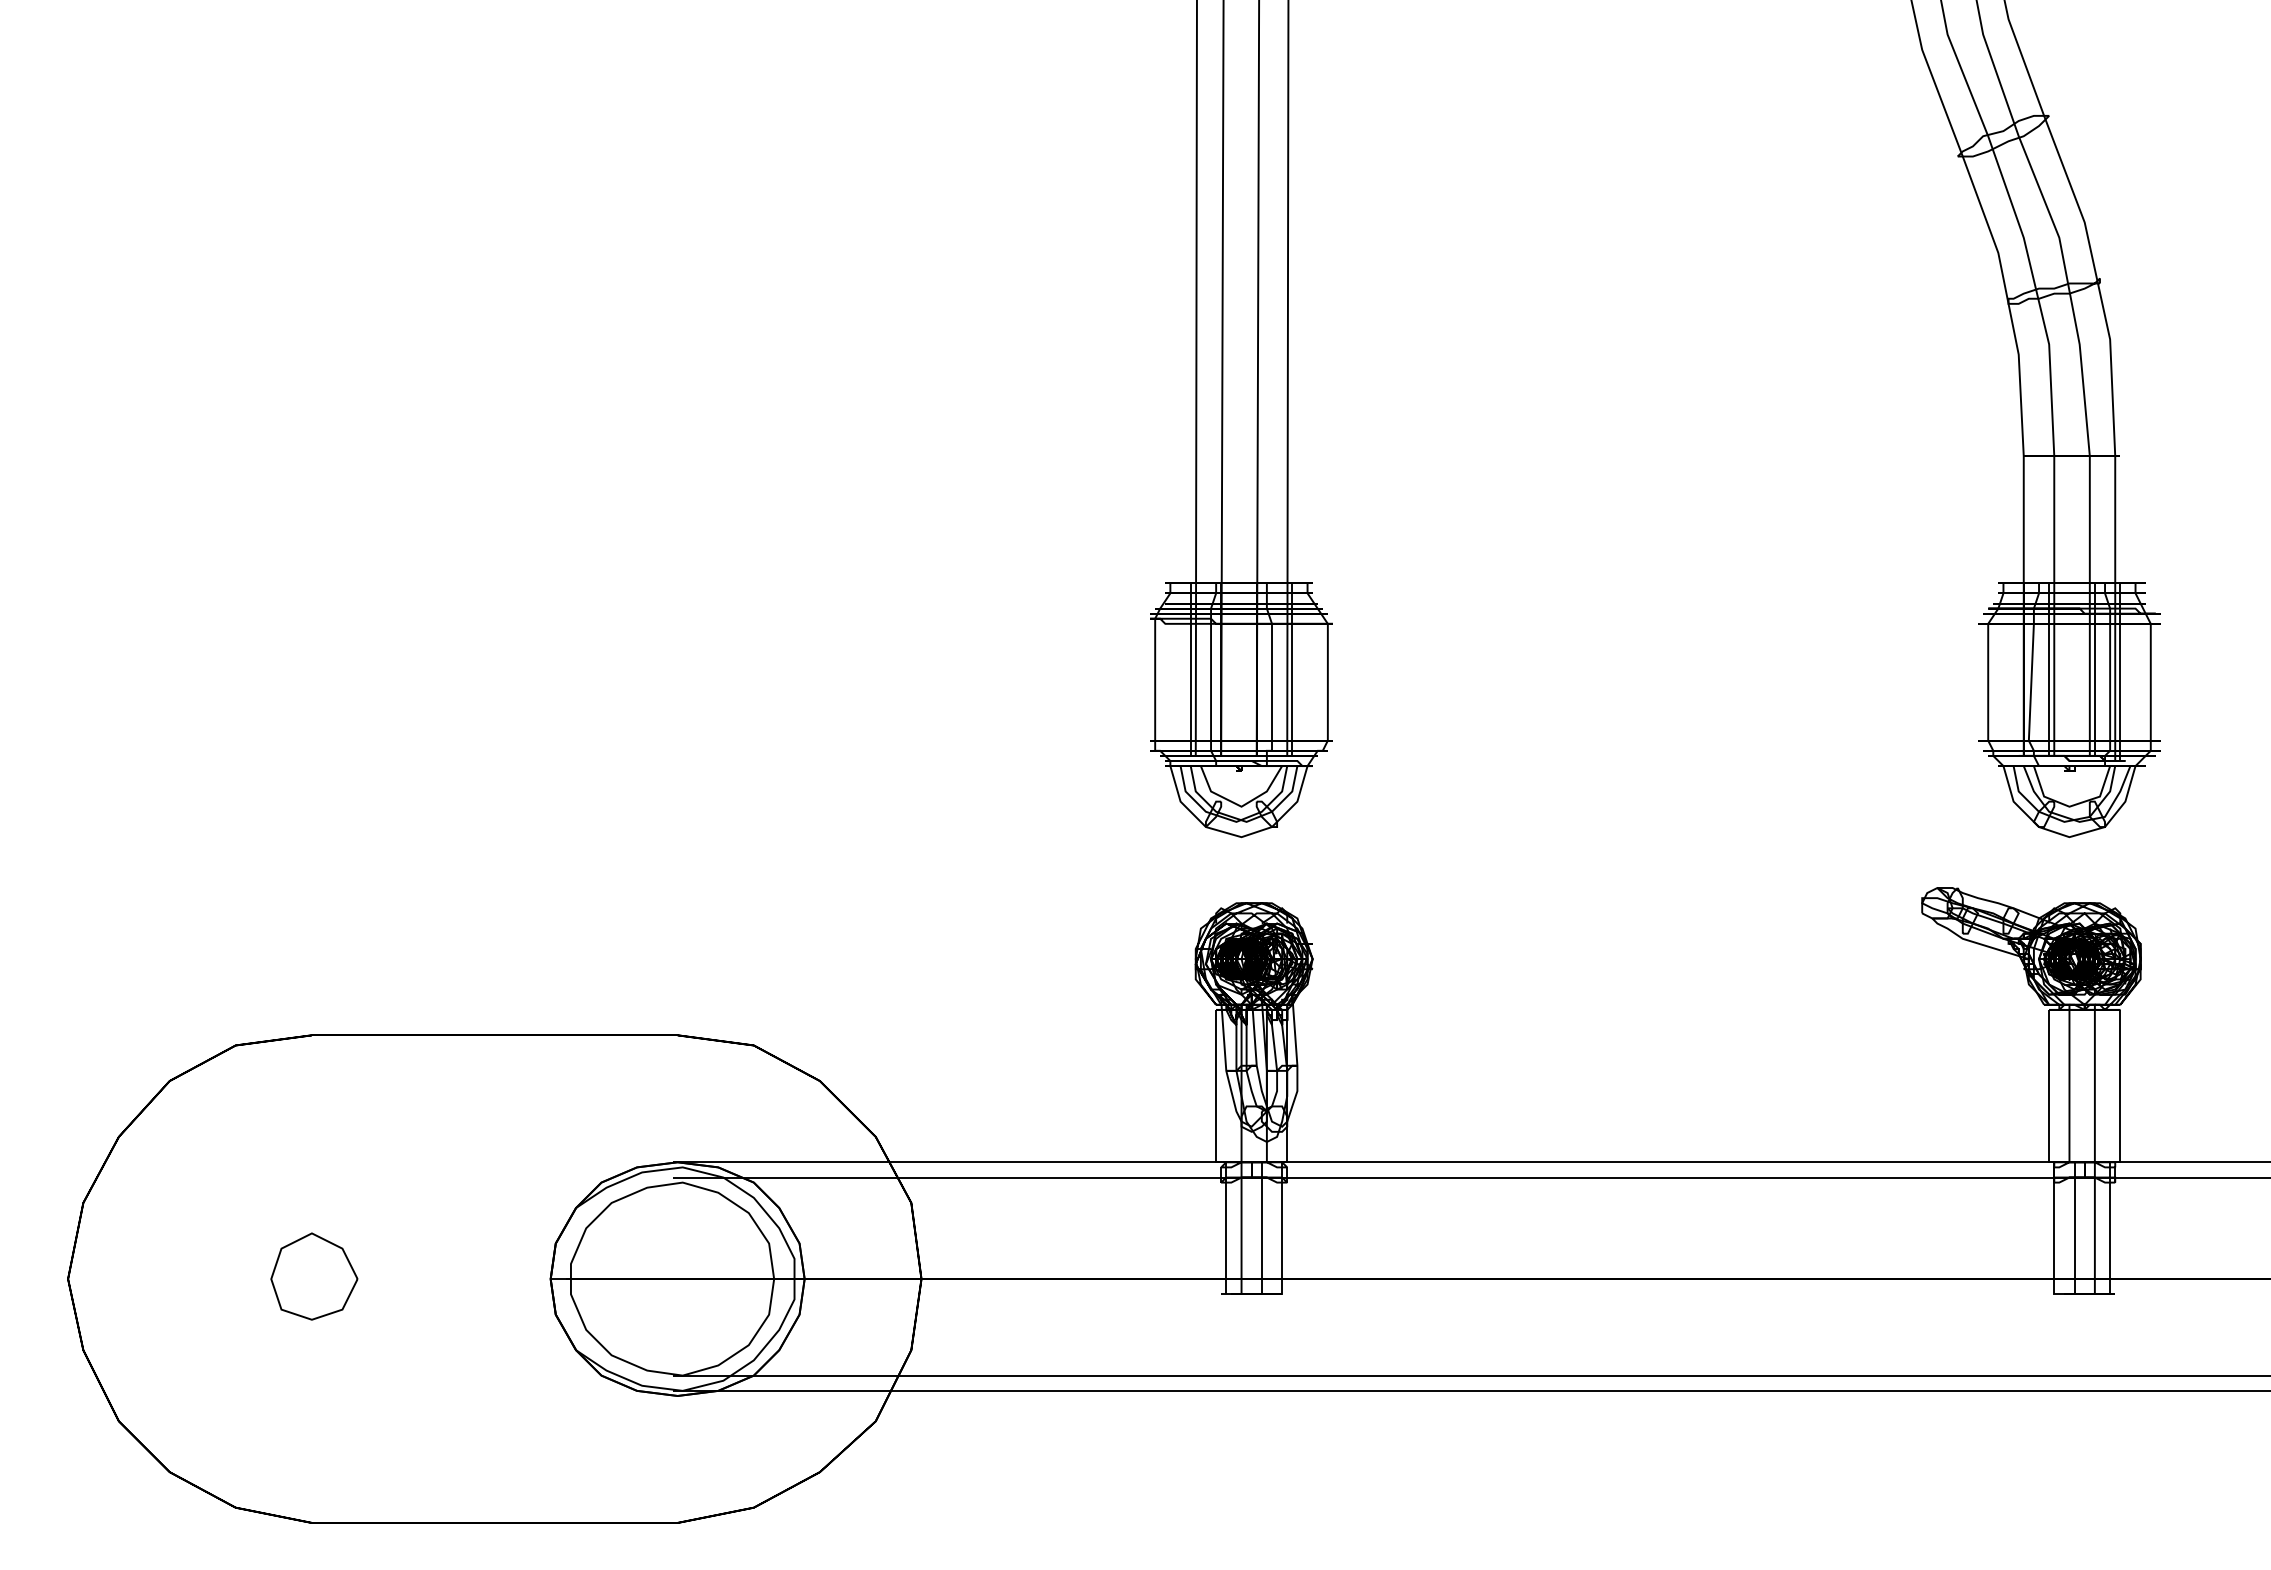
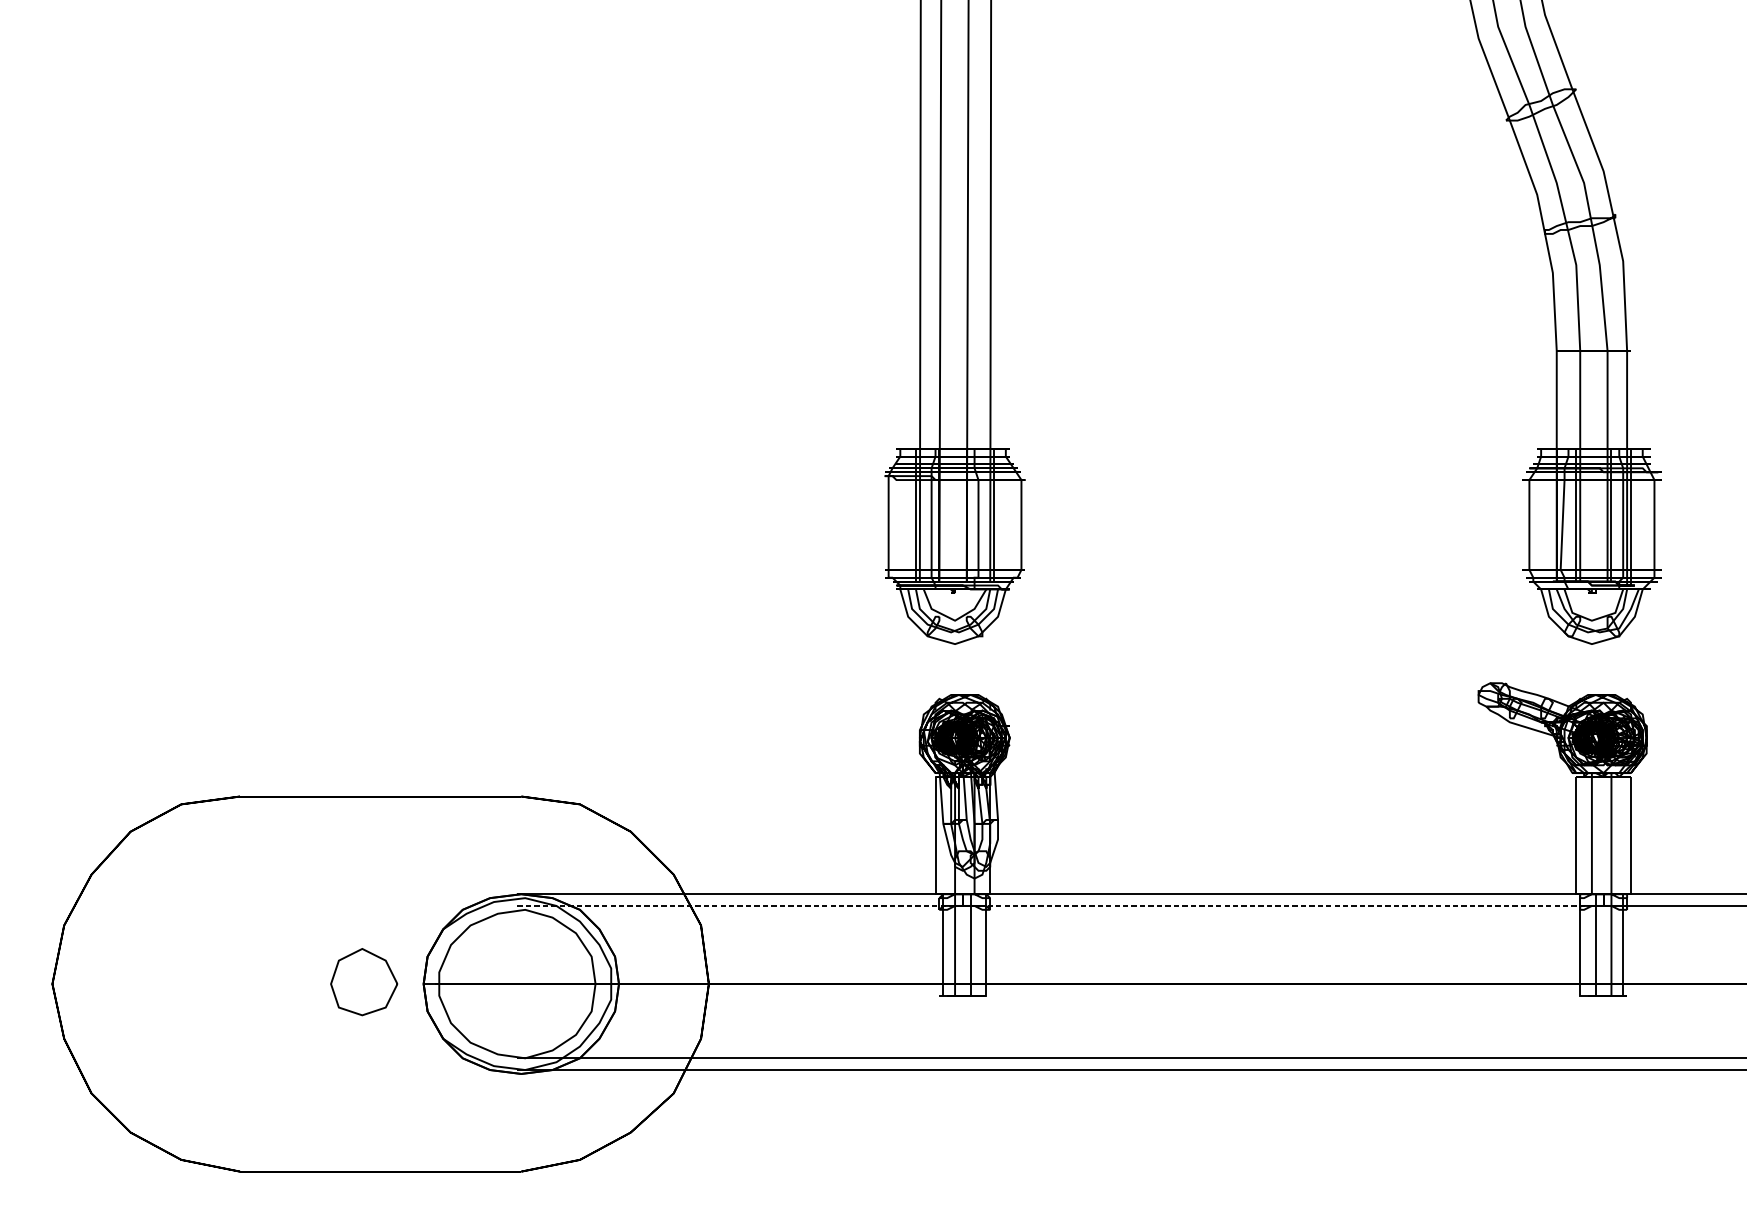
line: (957, 1177) -> (736, 905), solid -> dashed
line: (1668, 1177) -> (1283, 905), solid -> dashed
part: (314, 1276) -> (364, 982), moved

